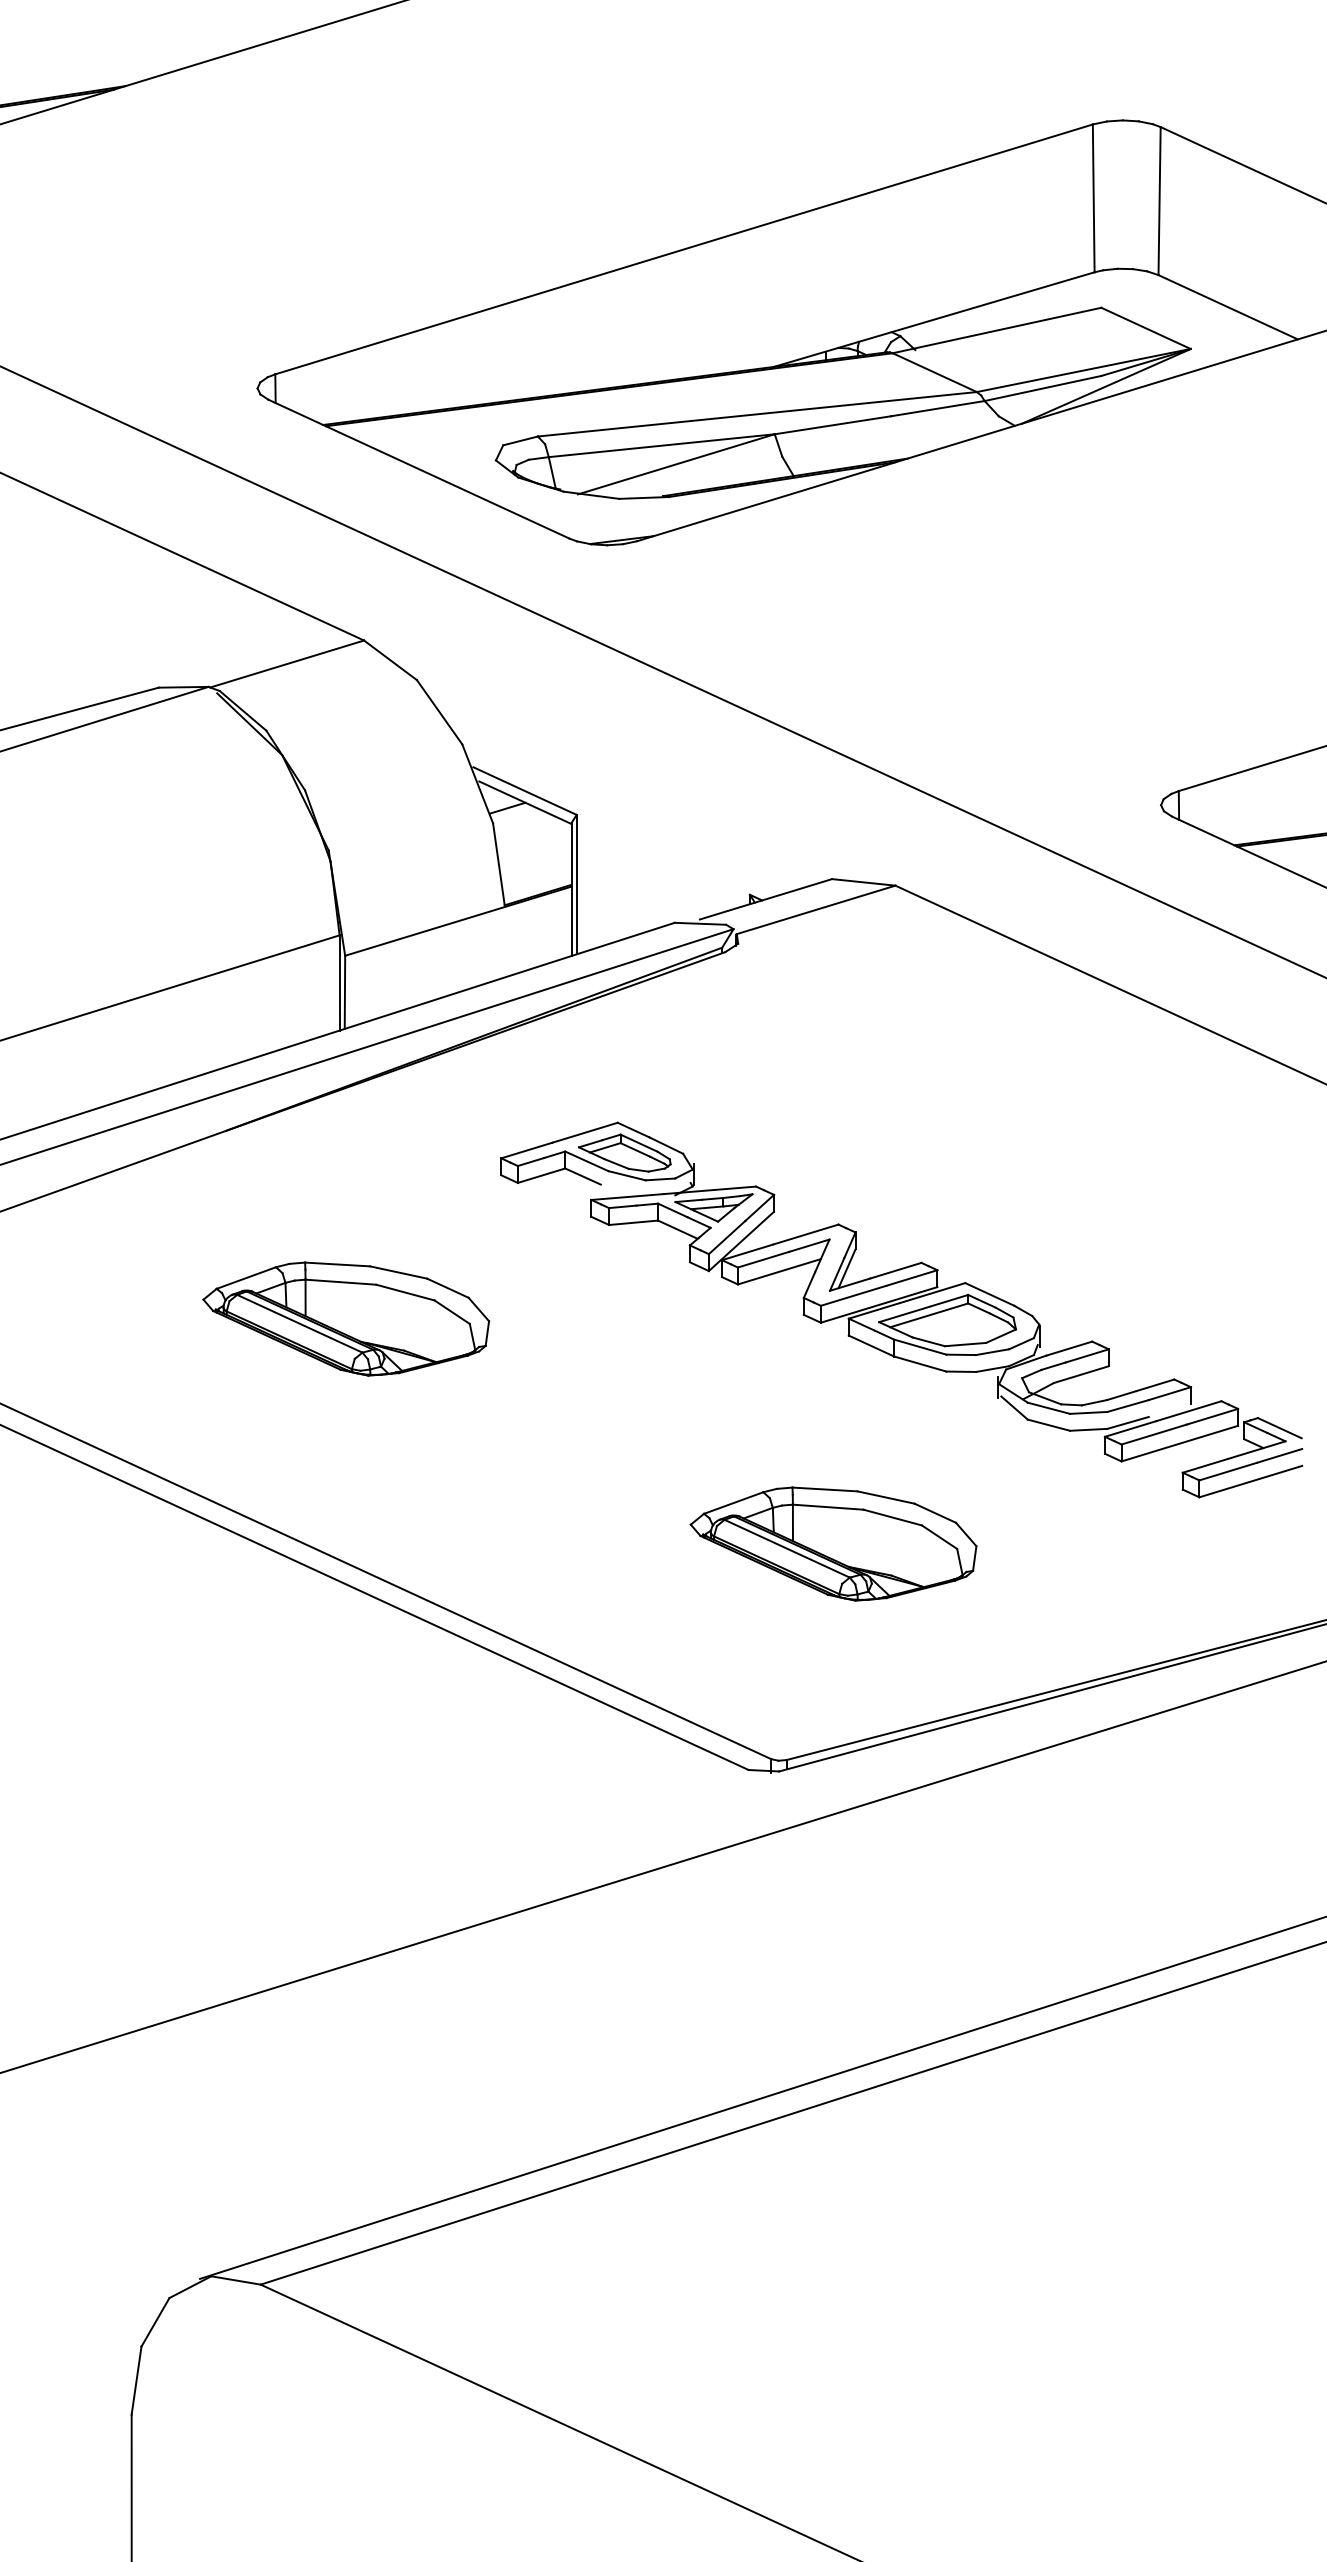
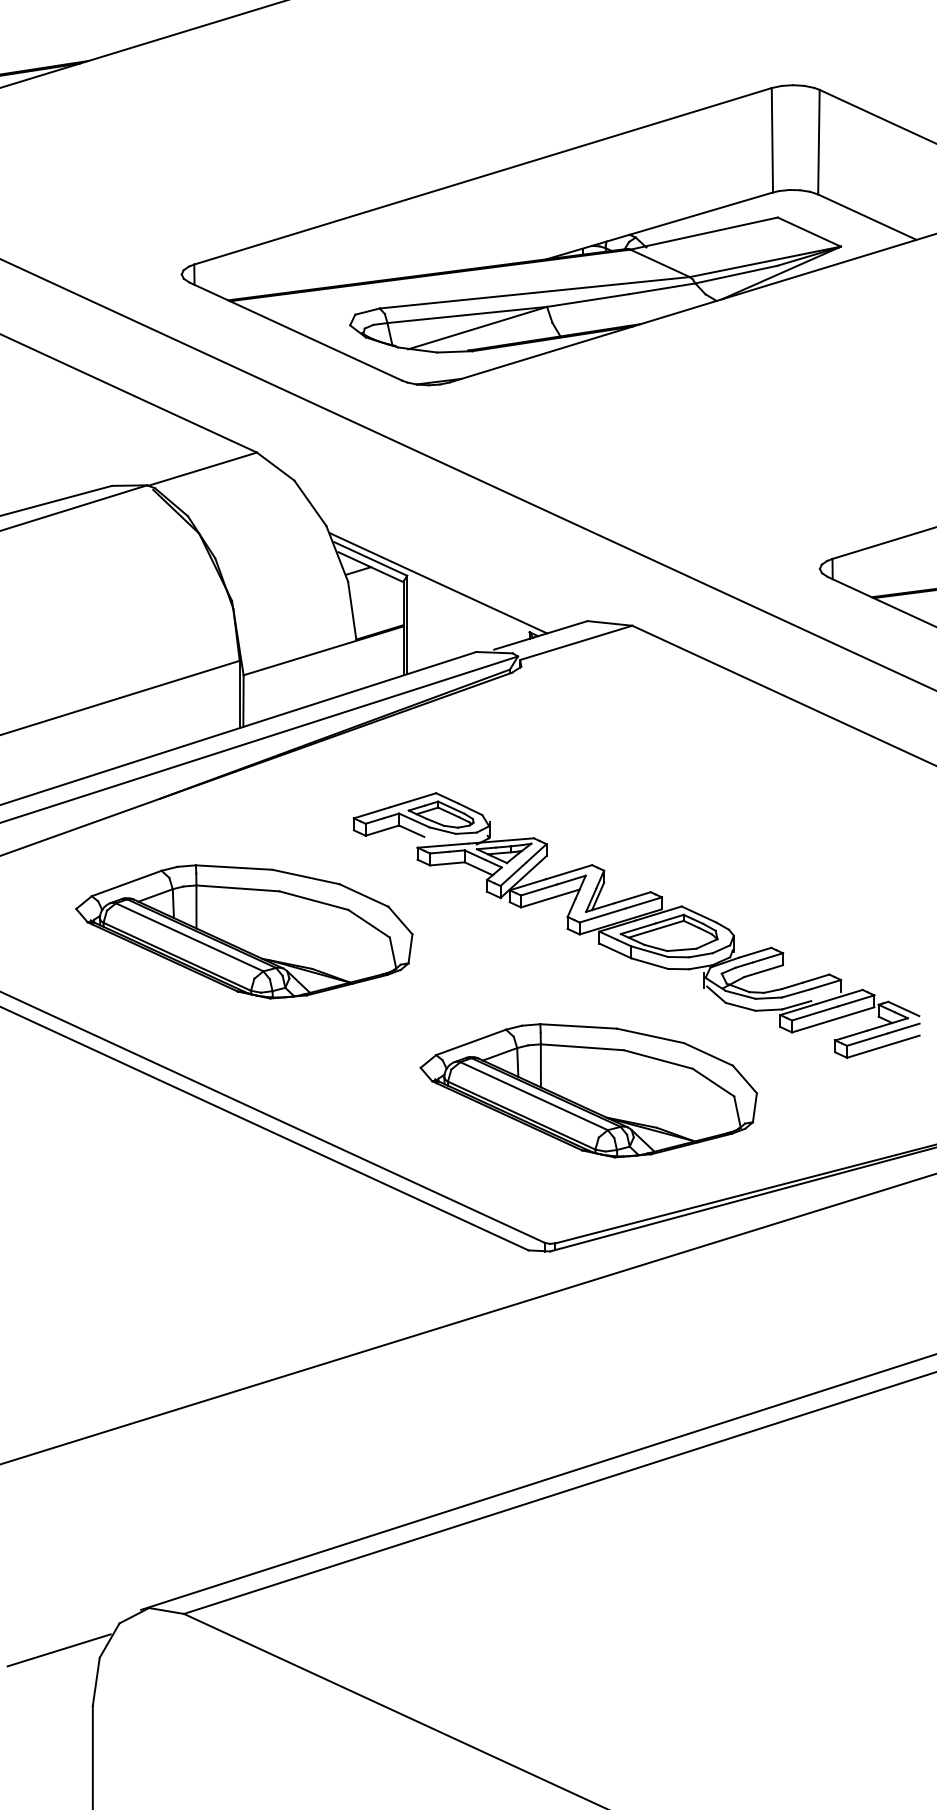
line: (621, 825) -> (438, 583), added
part: (346, 1318) -> (244, 931), size x1.67
part: (833, 1543) -> (588, 1090), size x1.67
line: (83, 2336) -> (58, 1650), added

